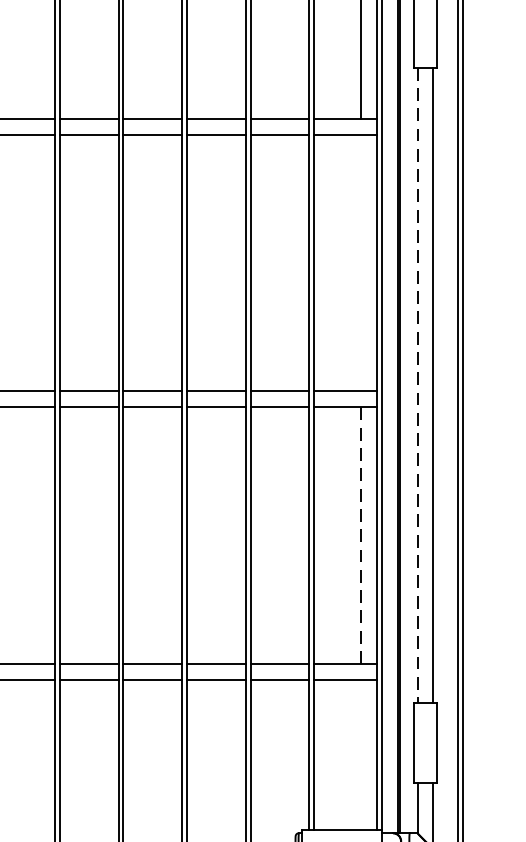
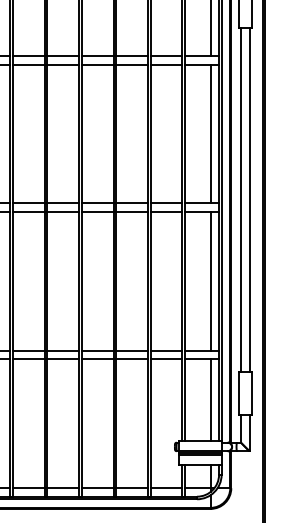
line: (361, 262) -> (210, 133), added
line: (418, 386) -> (241, 200), dashed -> solid
line: (361, 535) -> (210, 281), dashed -> solid
line: (361, 755) -> (210, 400), added

